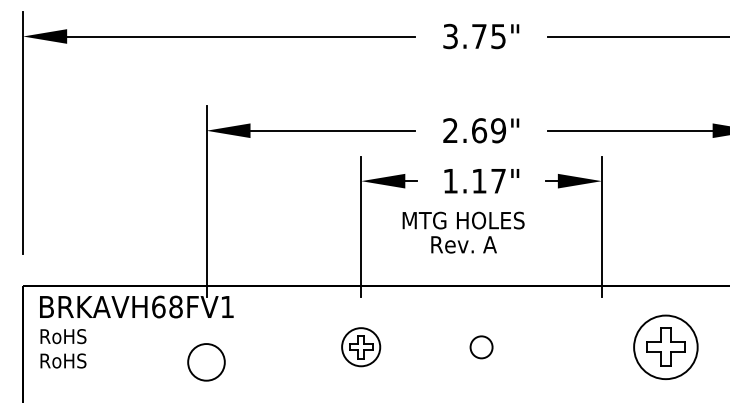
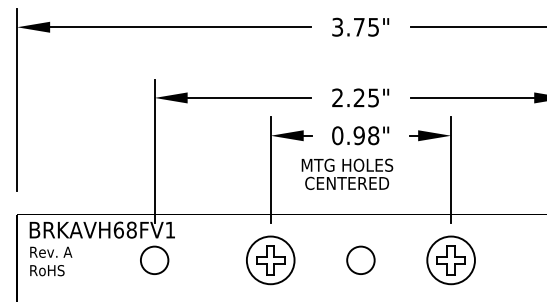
text: (489, 130) -> (366, 97), 2.69" -> 2.25"
text: (474, 180) -> (355, 135), 1.17" -> 0.98"
text: (463, 244) -> (347, 183), Rev. A -> CENTERED
text: (74, 336) -> (55, 252), RoHS -> Rev. A
part: (360, 346) -> (270, 259), size x1.67
part: (665, 346) -> (450, 259), moved
circle: (481, 347) -> (360, 260), size x1.67
circle: (206, 362) -> (154, 260), moved

